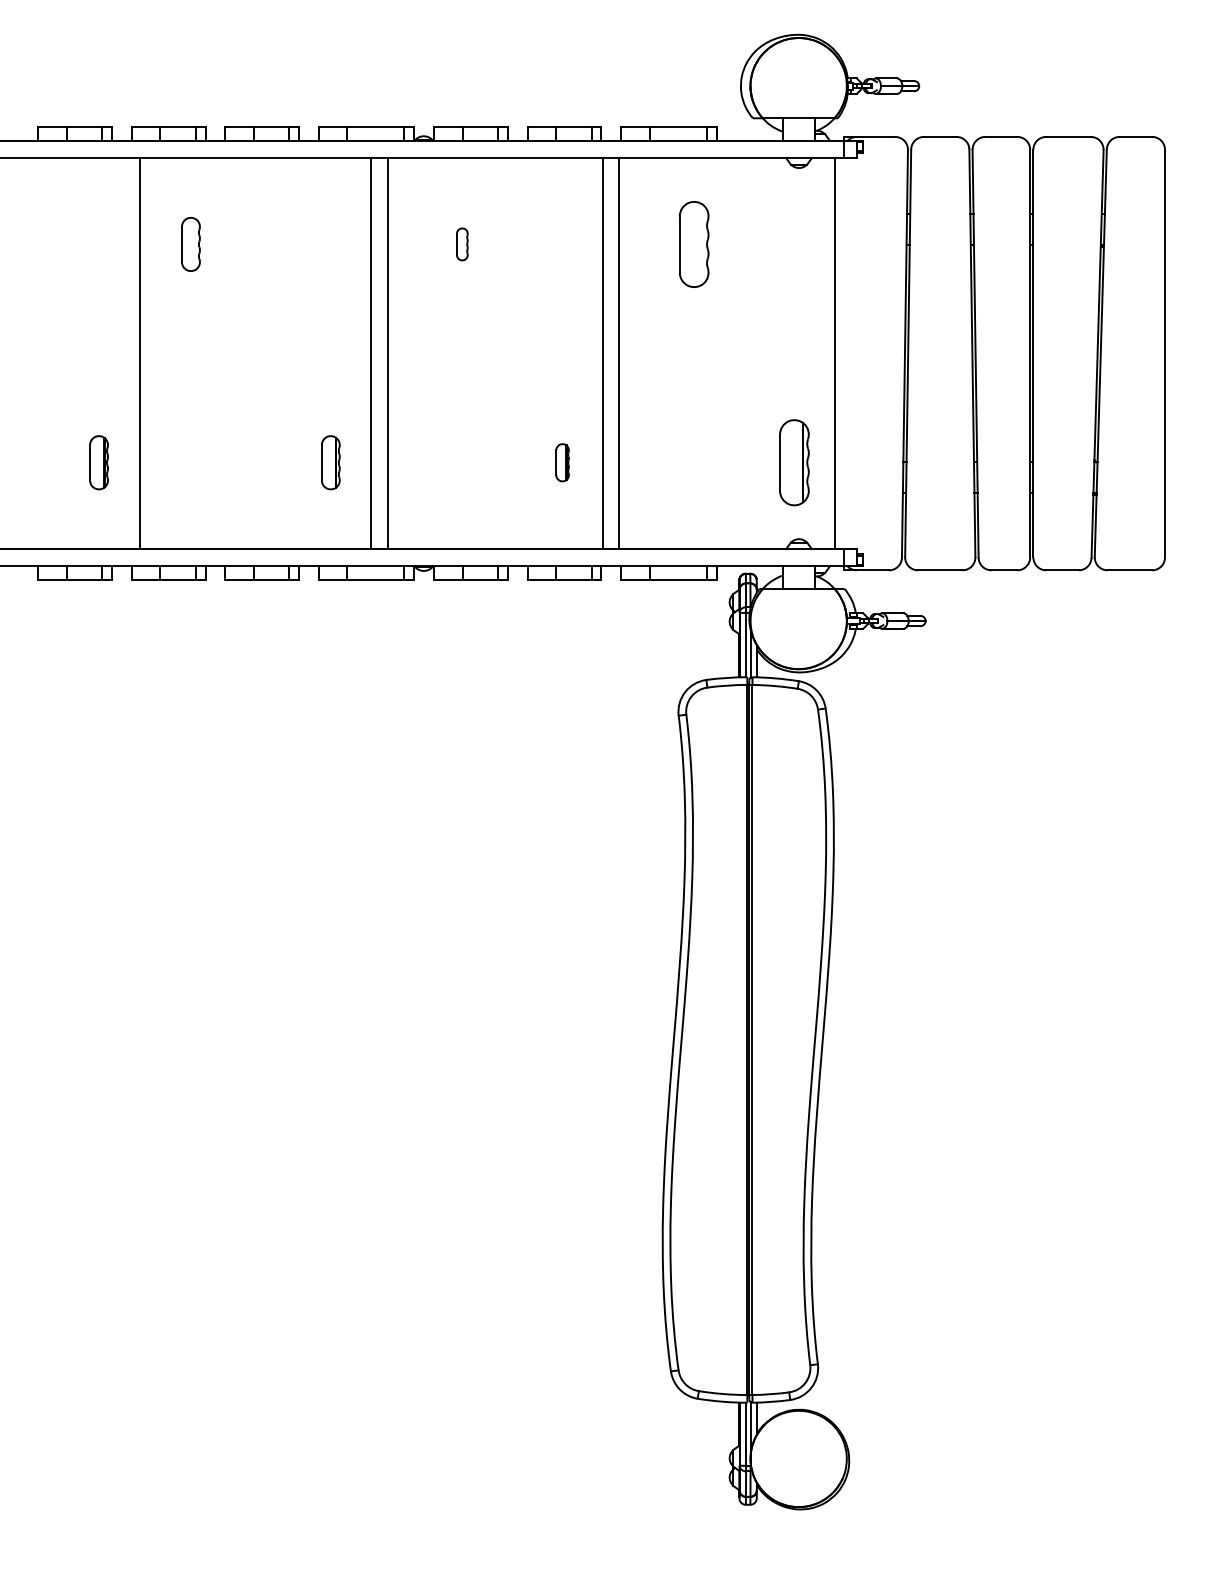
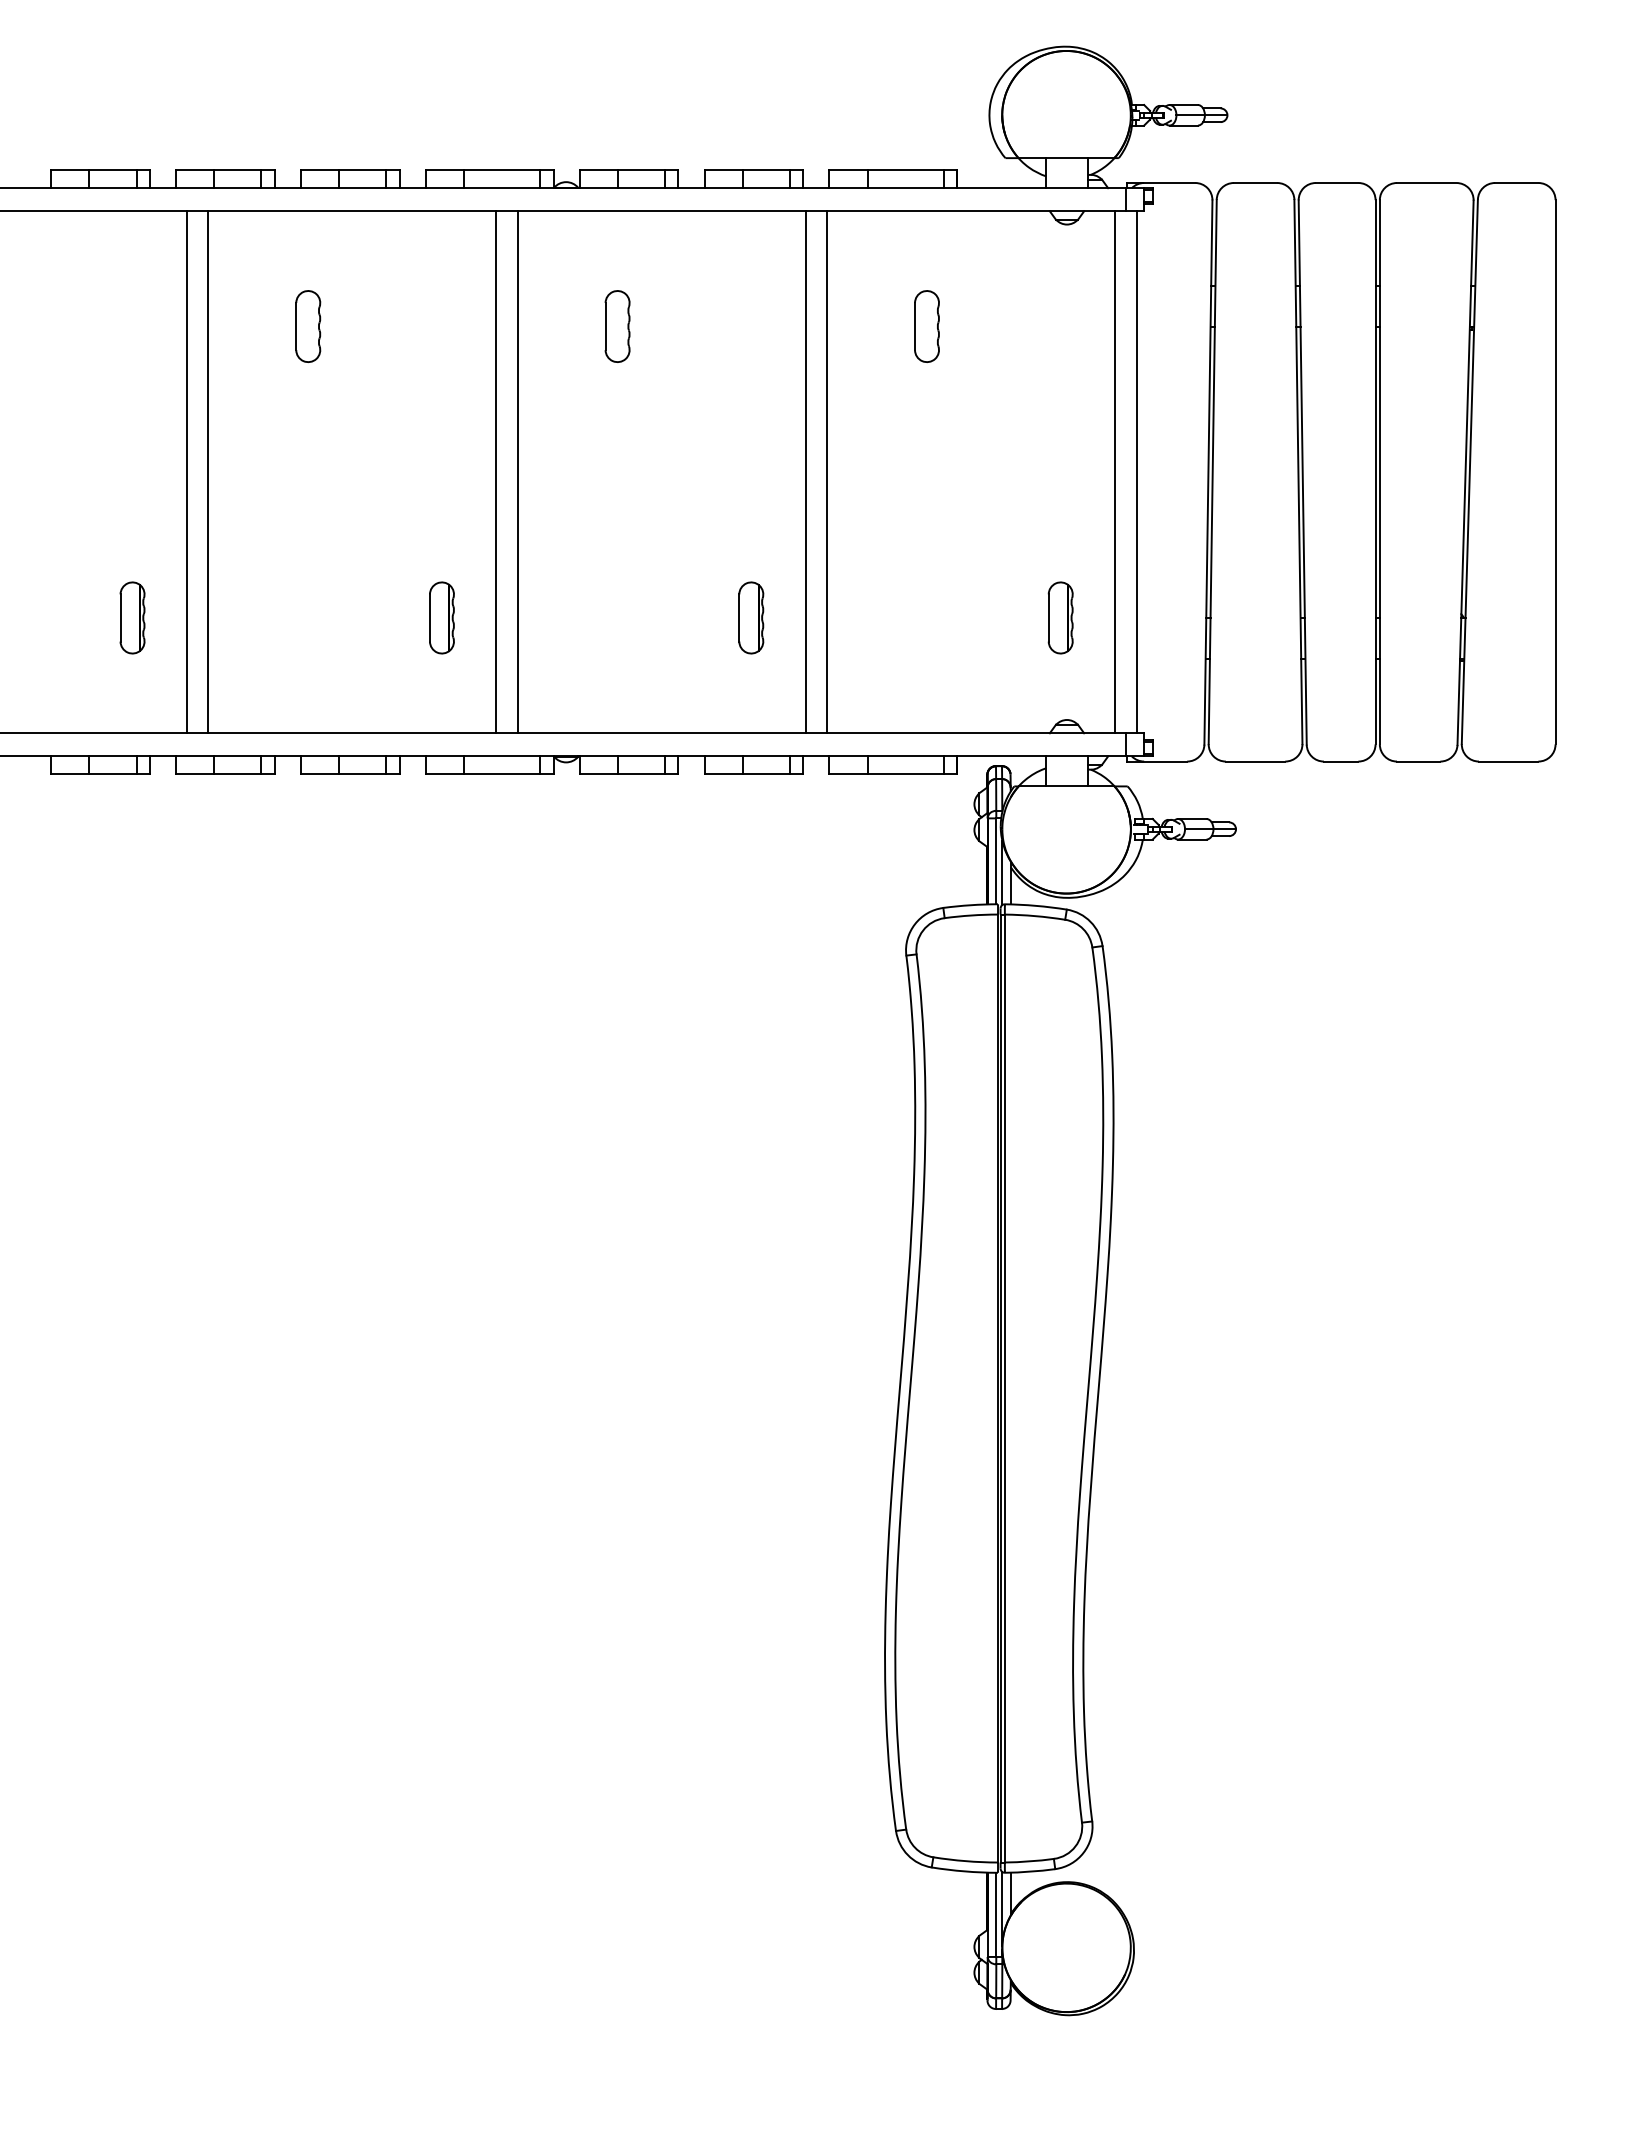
part: (191, 244) -> (308, 326), moved
part: (462, 244) -> (617, 326), size x1.67
part: (693, 244) -> (926, 326), size x0.62
line: (155, 353) -> (208, 472), added
line: (851, 353) -> (1136, 472), added
part: (562, 462) -> (751, 617), size x1.43
part: (794, 462) -> (1060, 617), size x0.62

